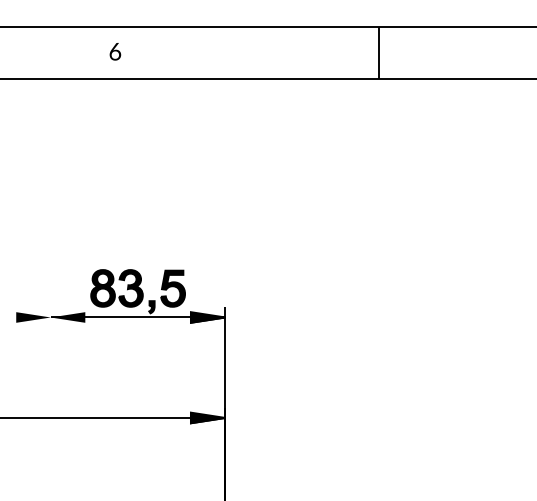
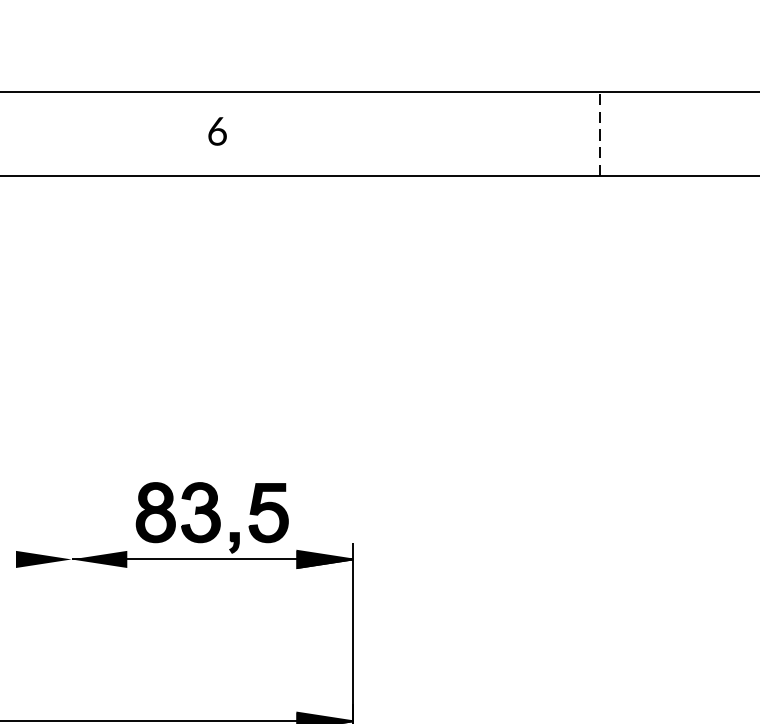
text: (115, 51) -> (217, 131), moved
line: (378, 52) -> (599, 132), solid -> dashed

